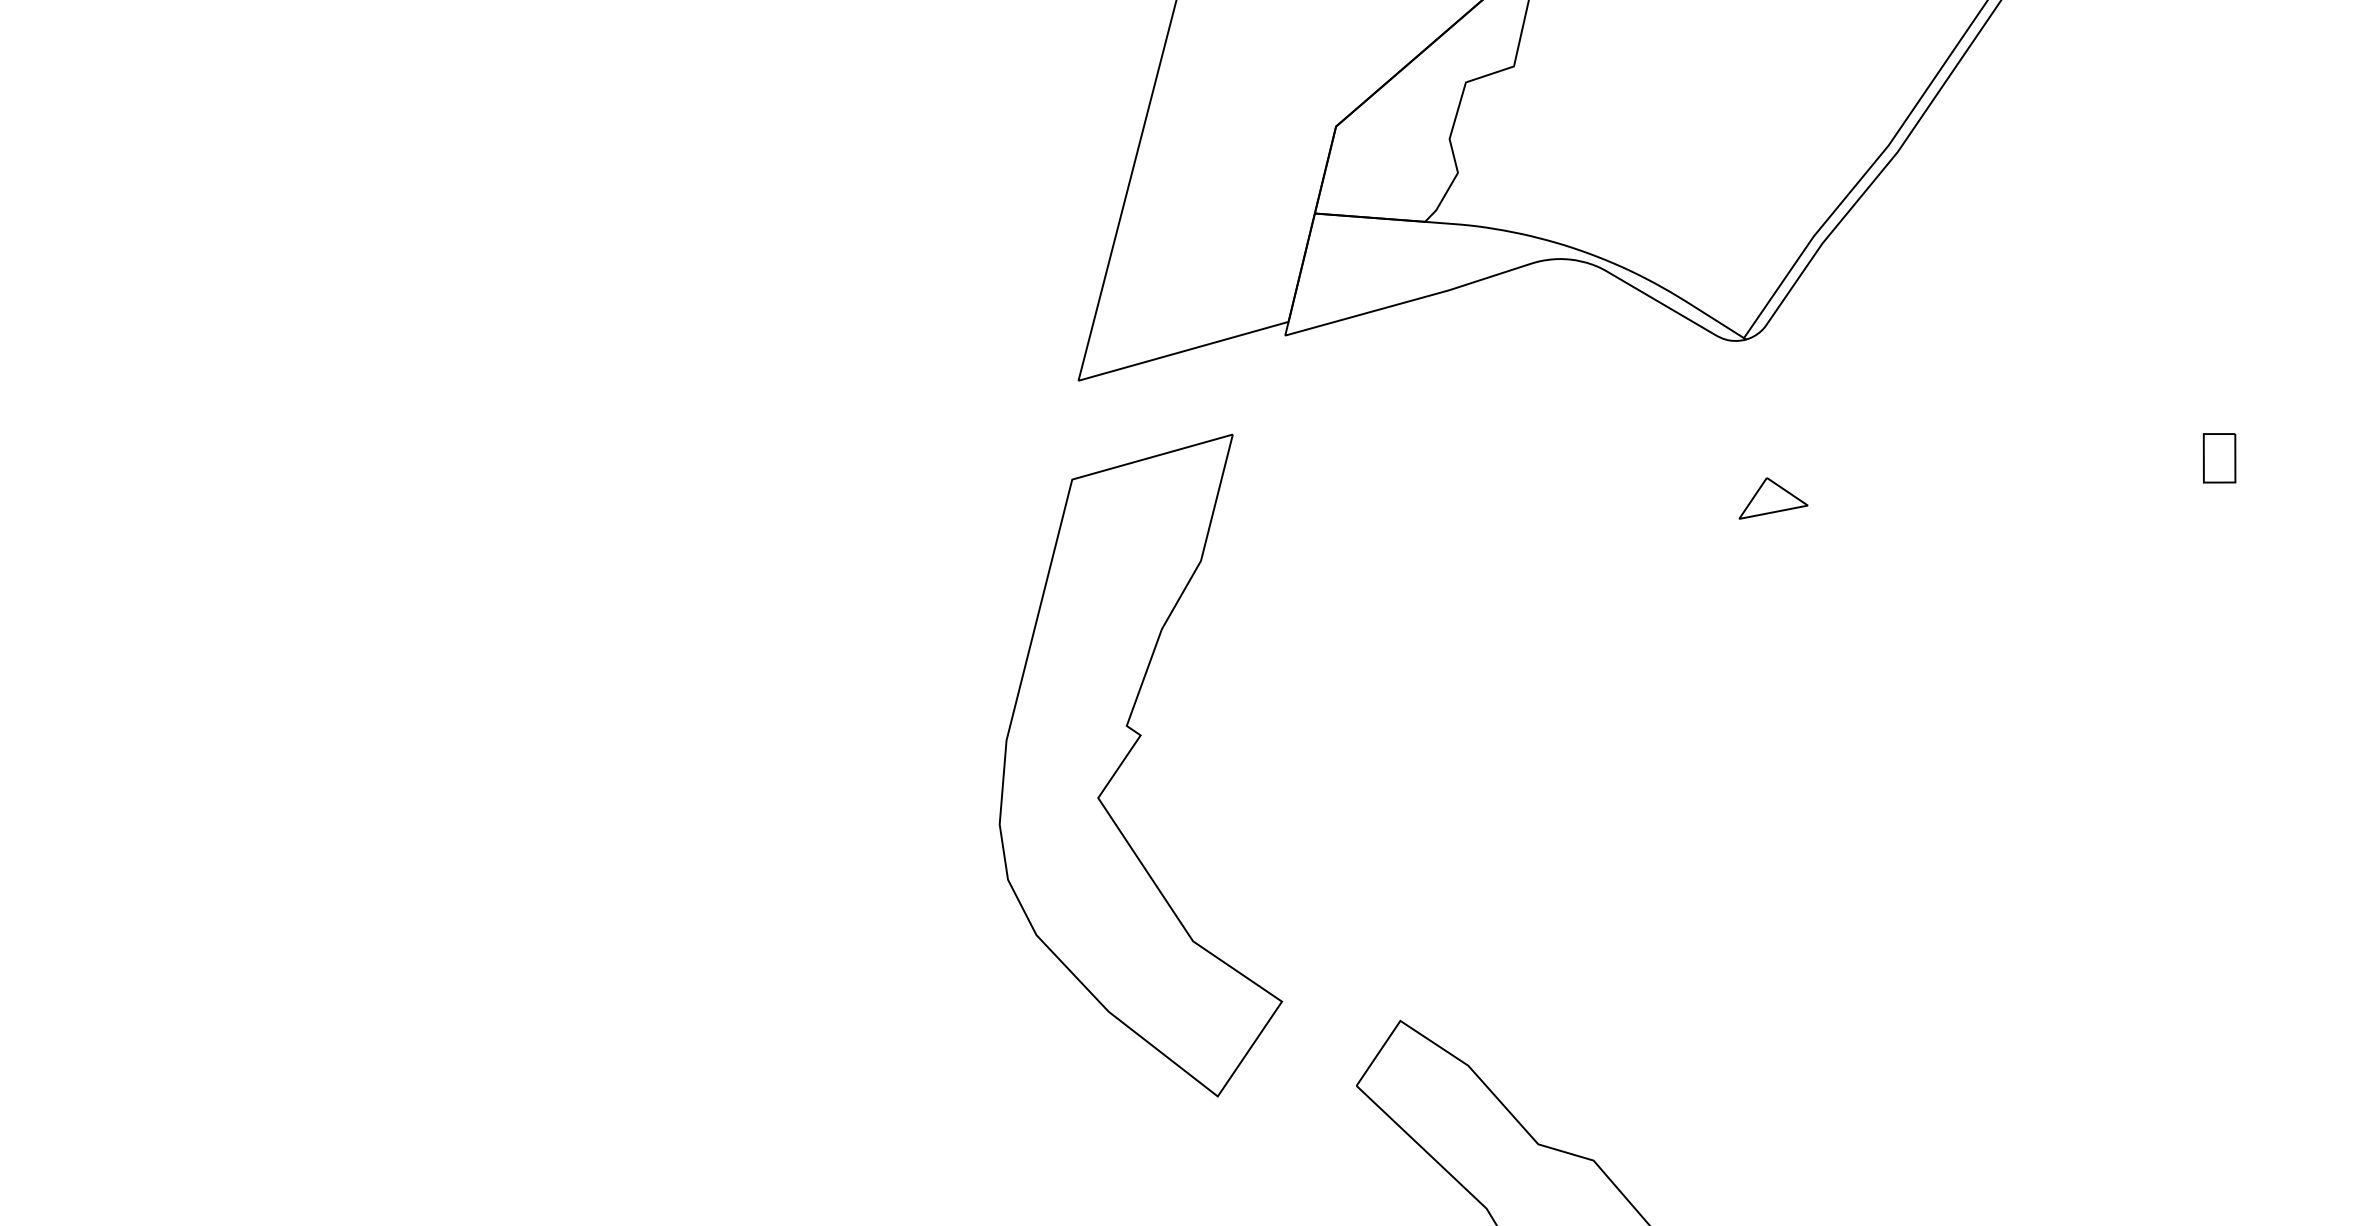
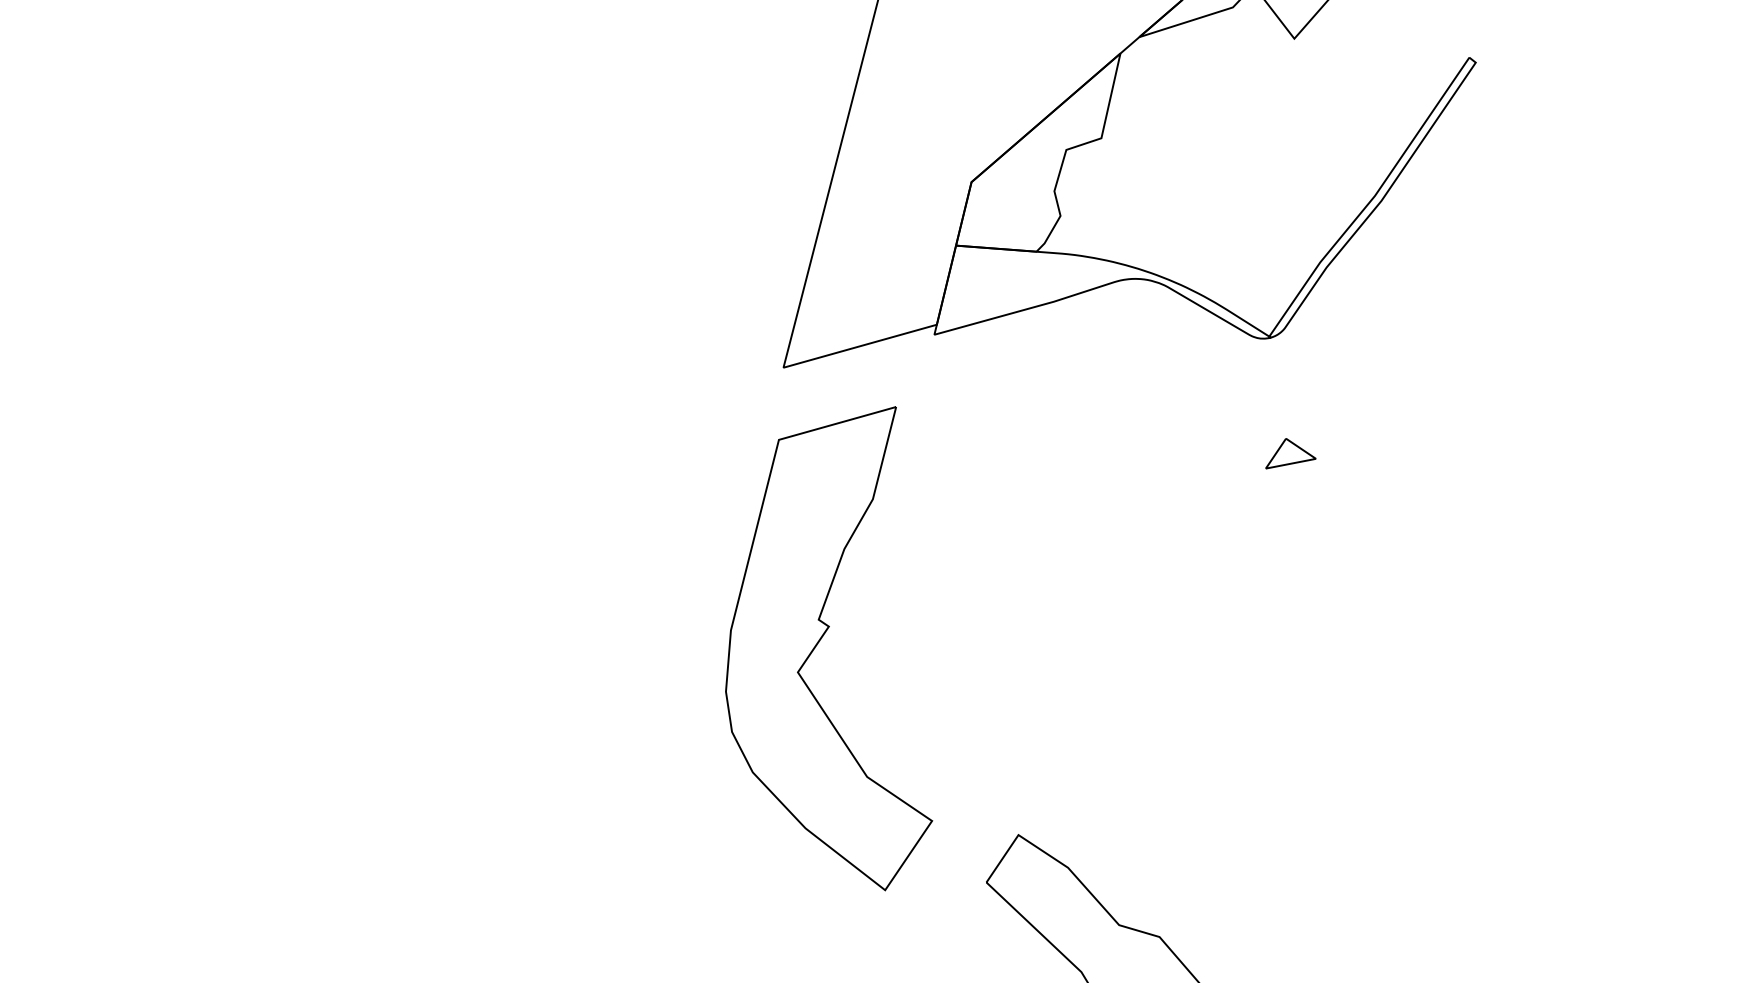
part: (2219, 457) -> (1616, 423), removed

